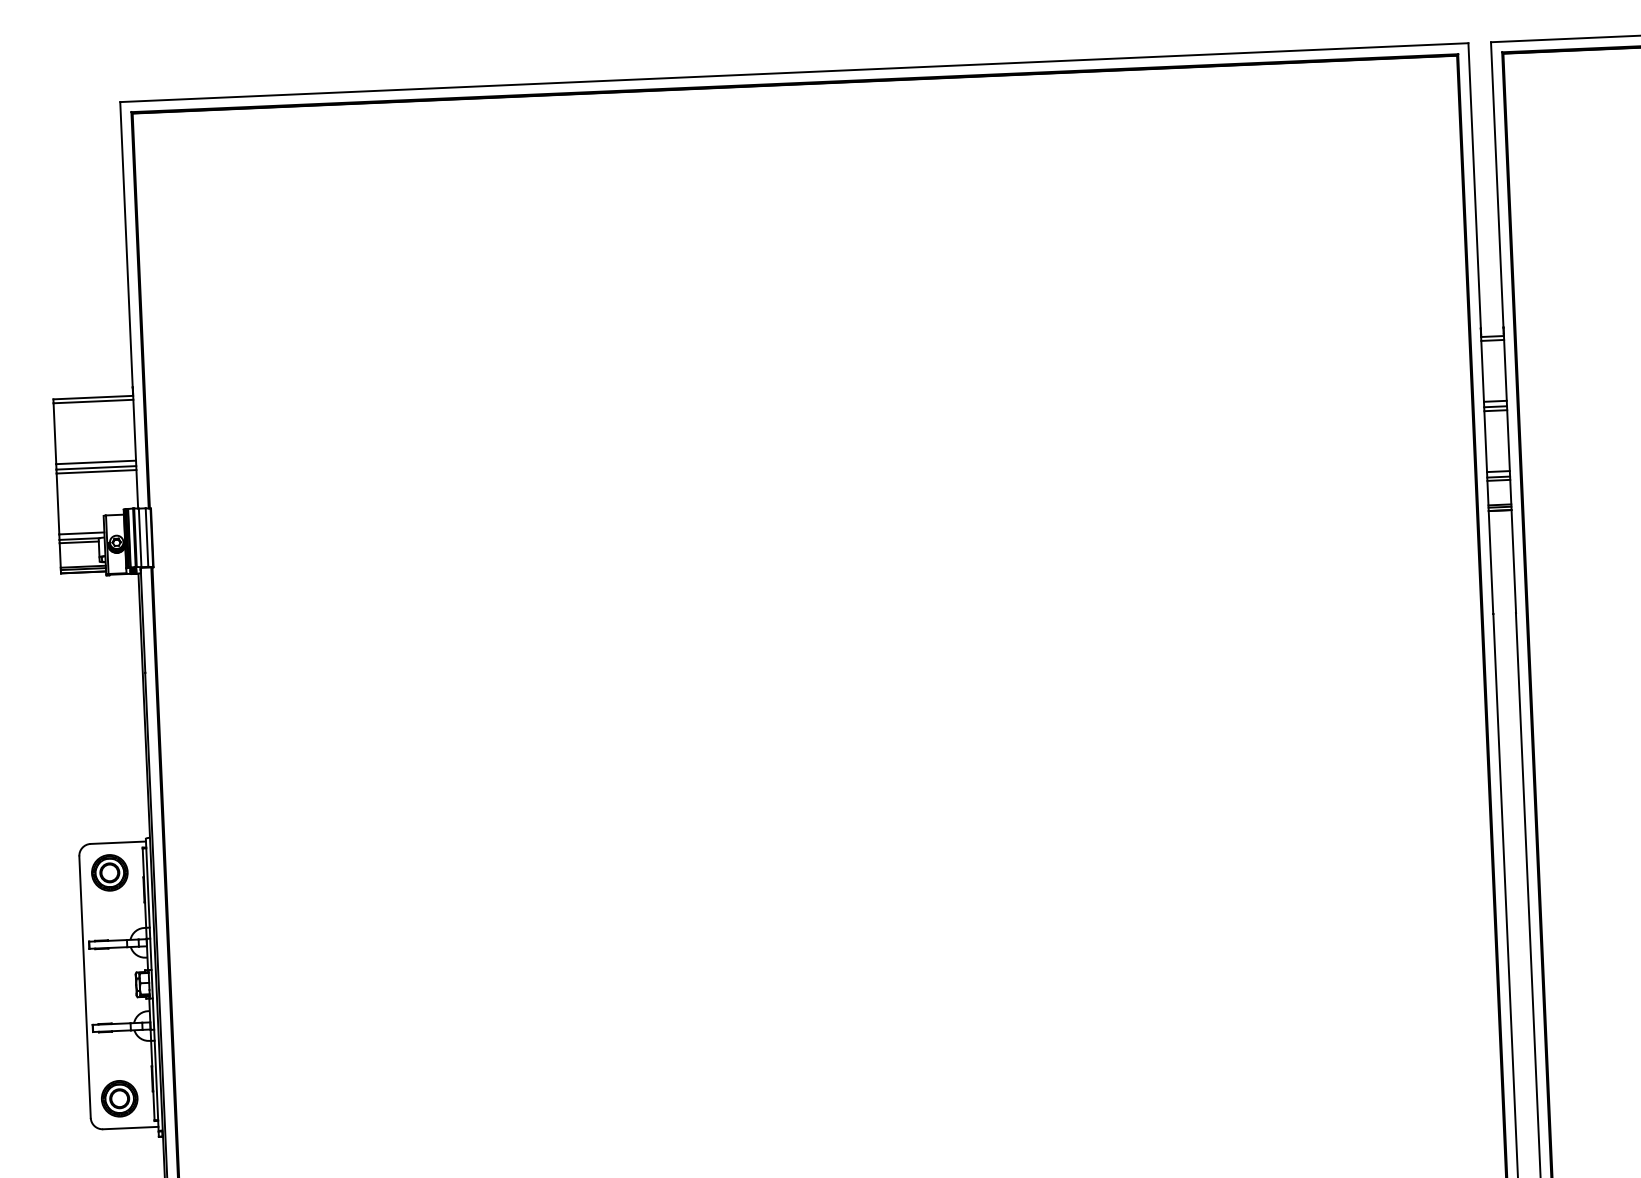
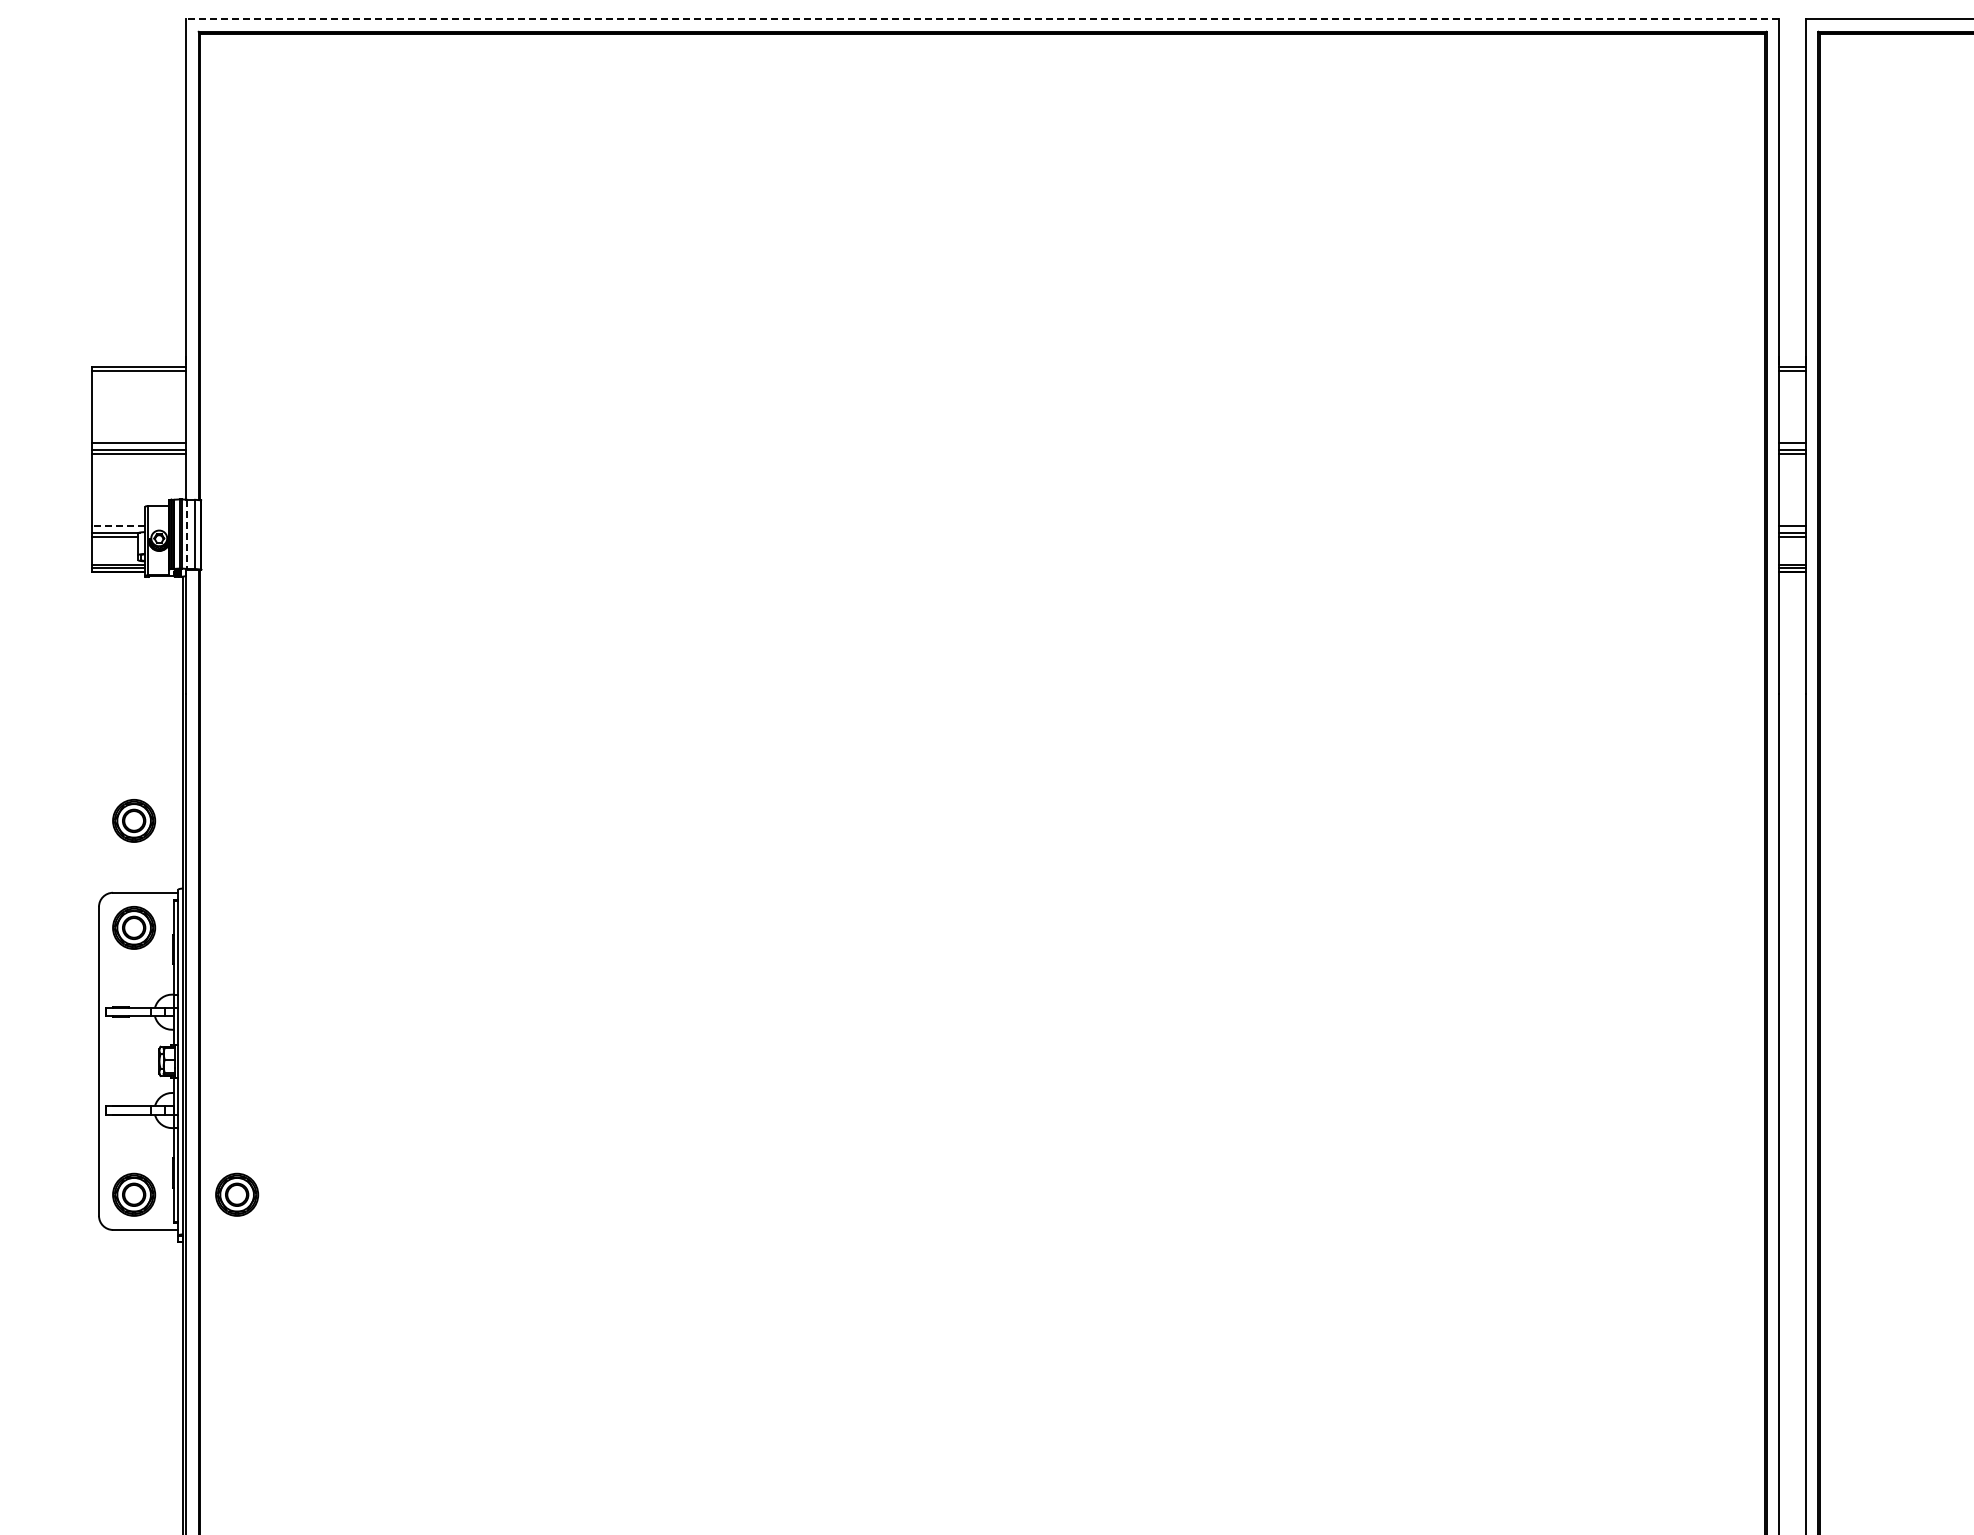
line: (794, 72) -> (982, 19), solid -> dashed
line: (81, 533) -> (118, 526), solid -> dashed
line: (140, 537) -> (187, 534), solid -> dashed
part: (106, 781) -> (134, 820), added
part: (207, 1094) -> (237, 1194), added

